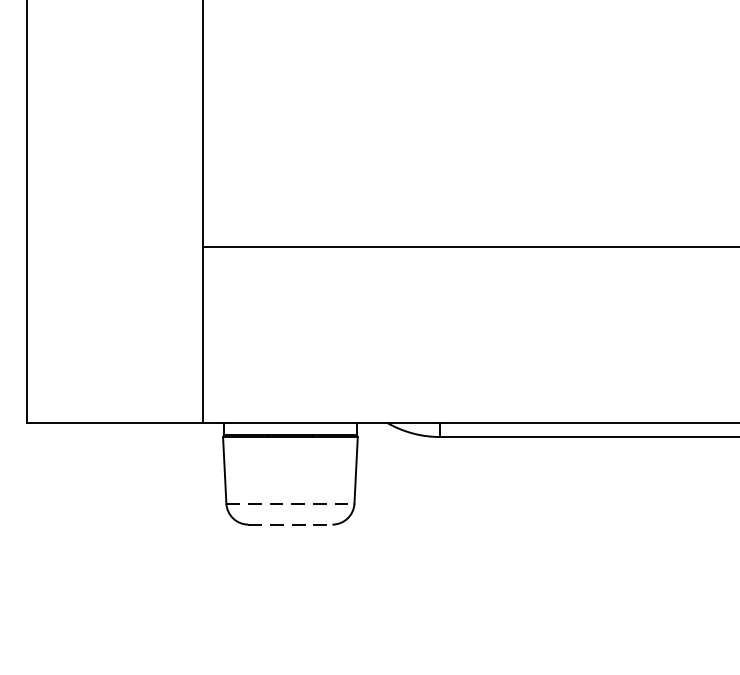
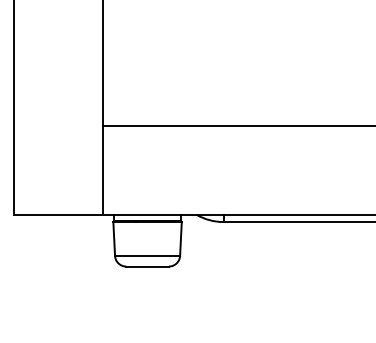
line: (290, 502) -> (147, 255), dashed -> solid
line: (292, 524) -> (148, 266), dashed -> solid

